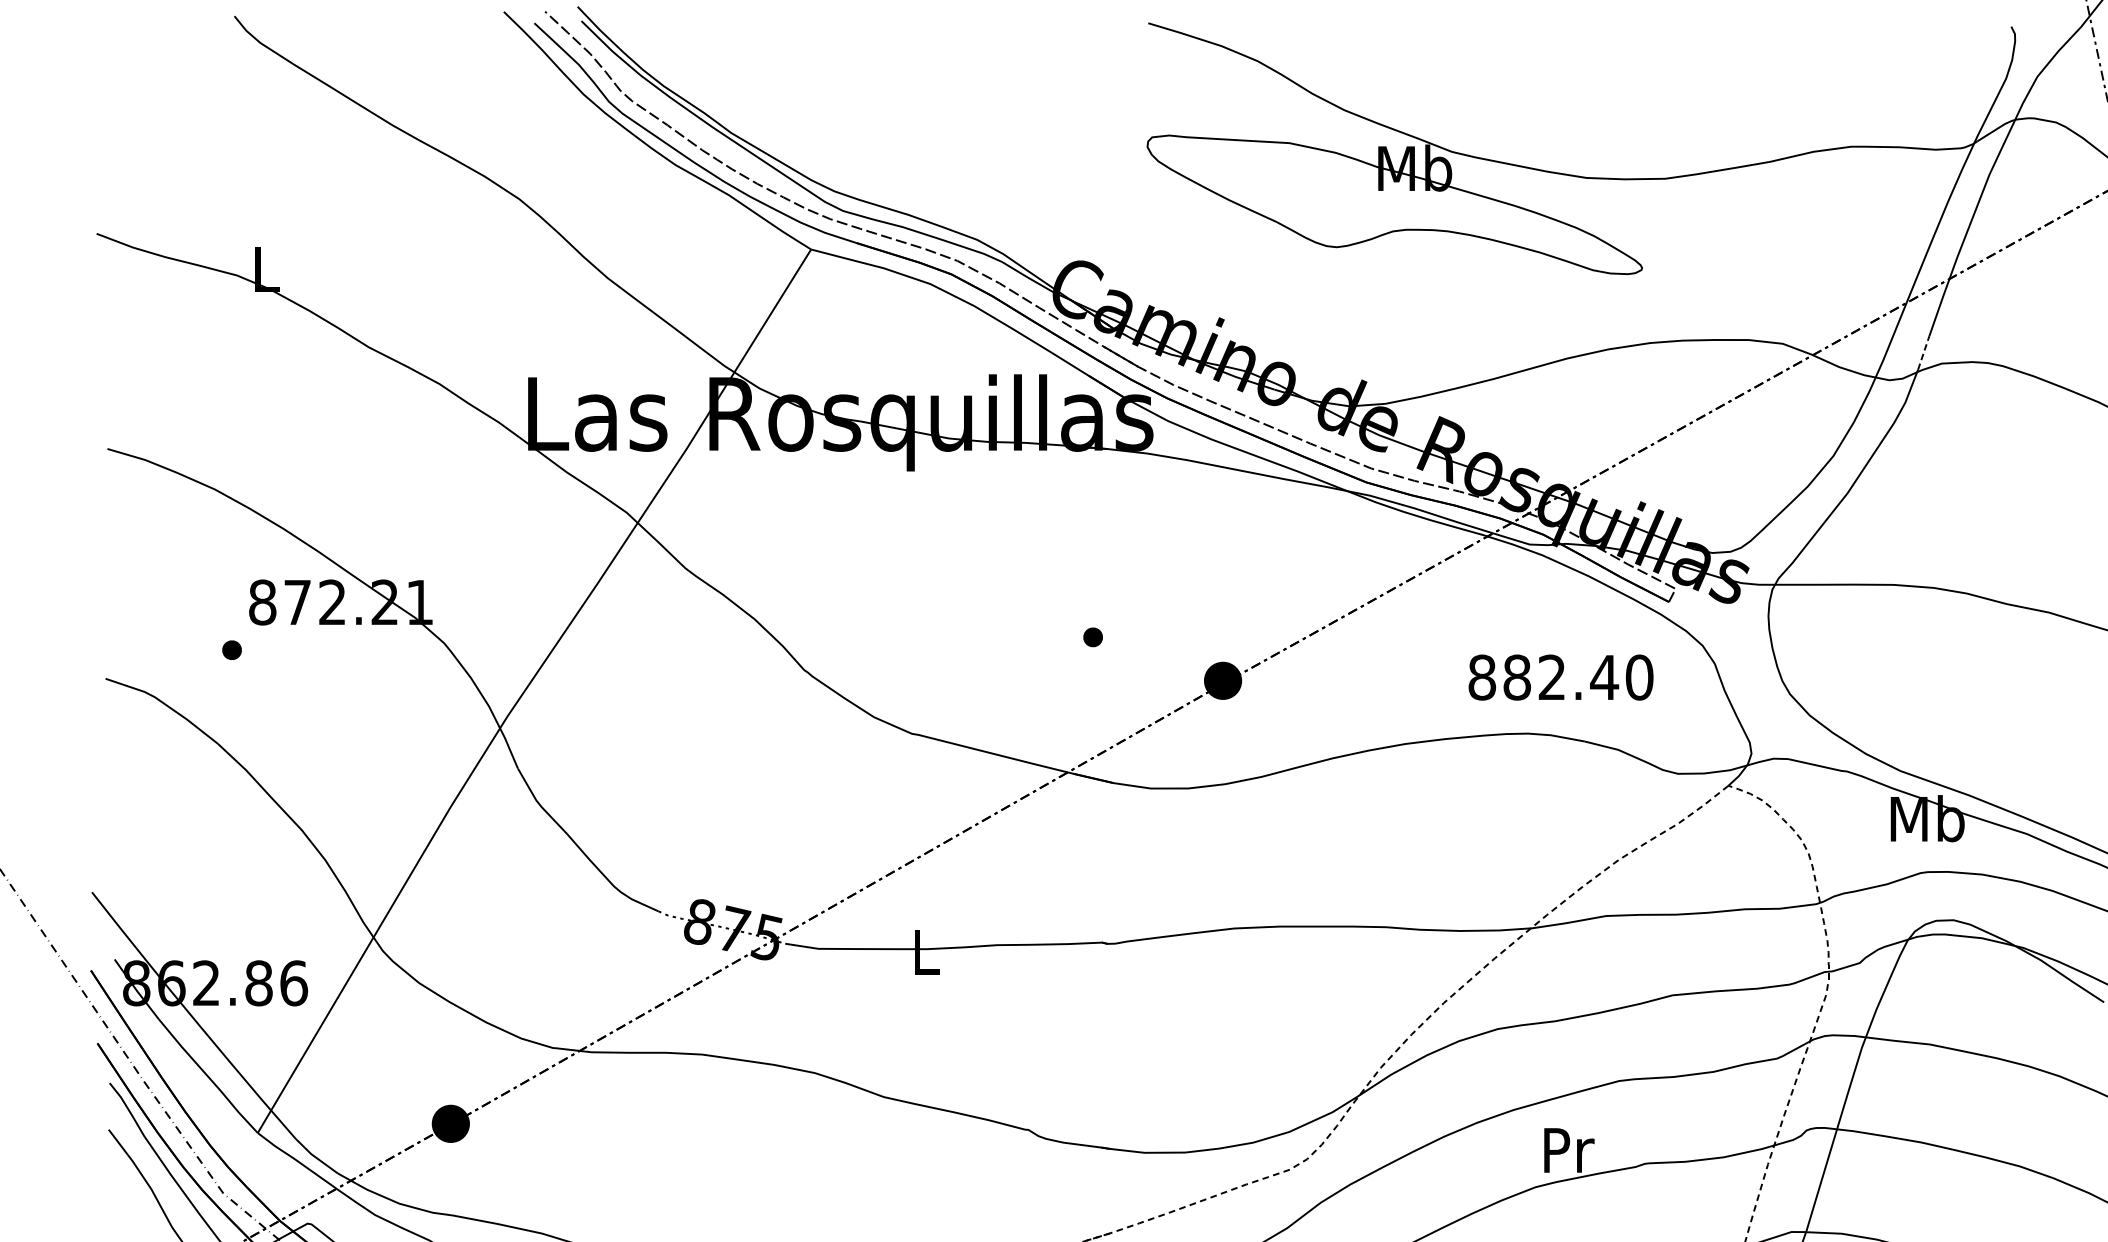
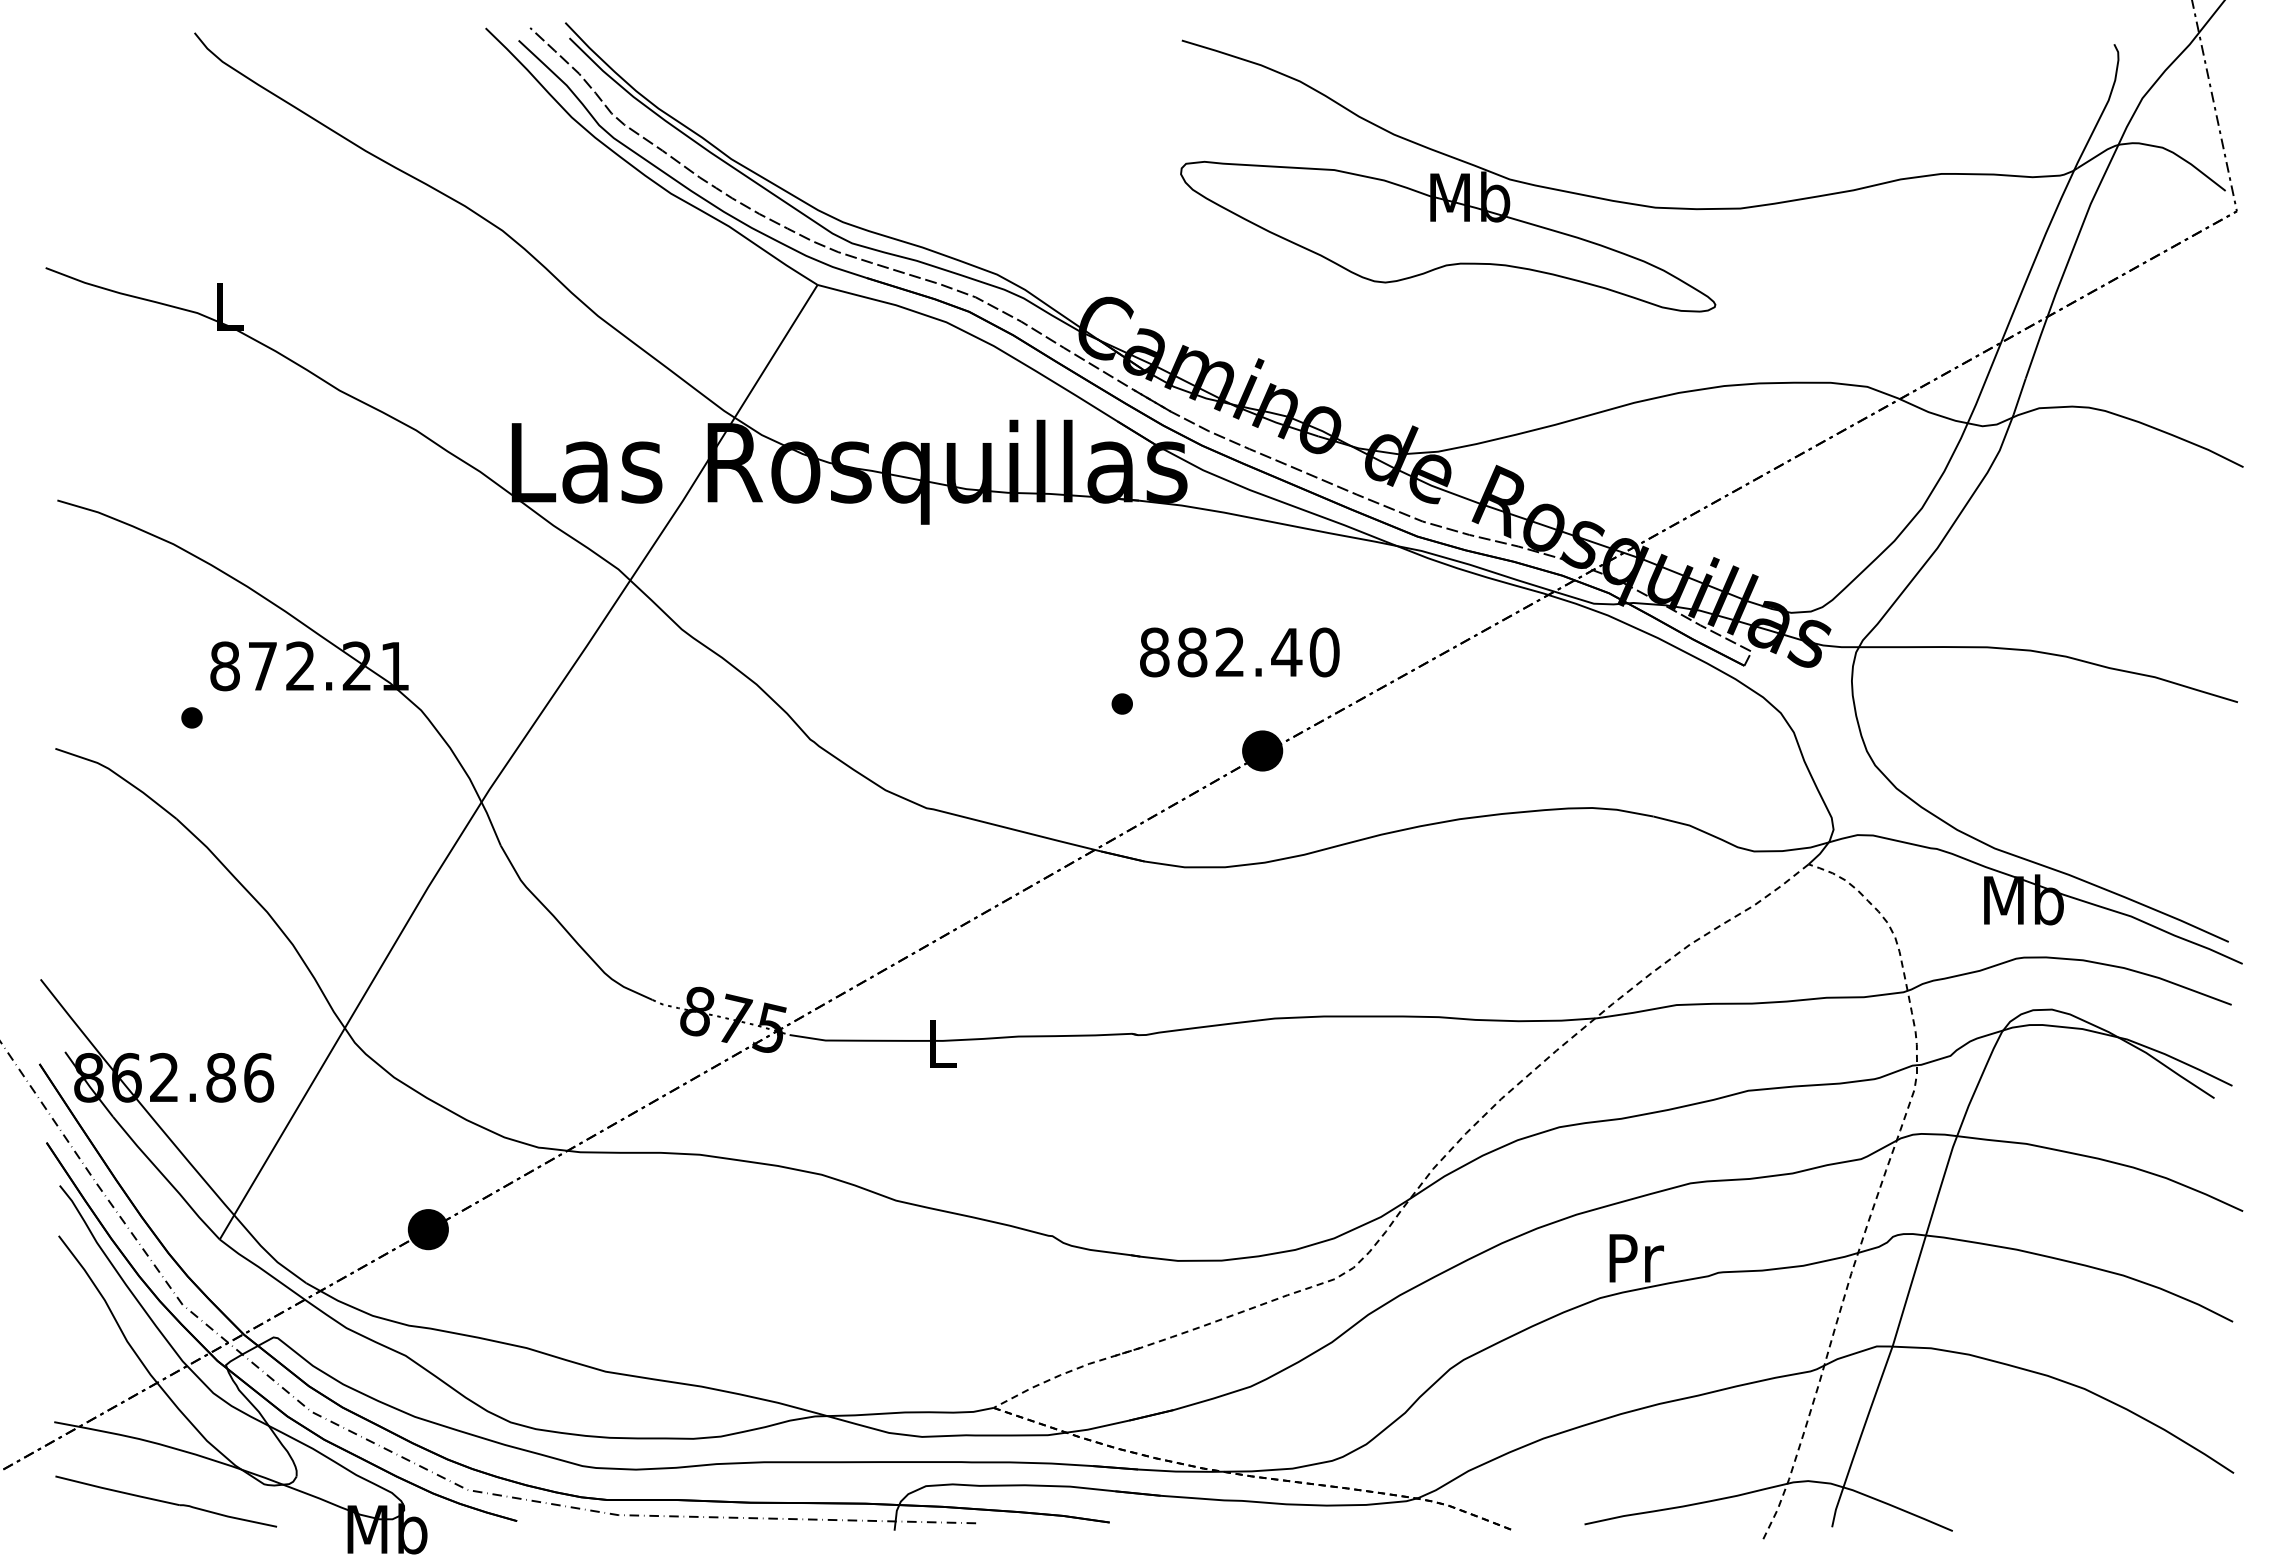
line: (1923, 352) -> (2019, 396), dashed -> solid
text: (1560, 677) -> (1239, 652), moved

